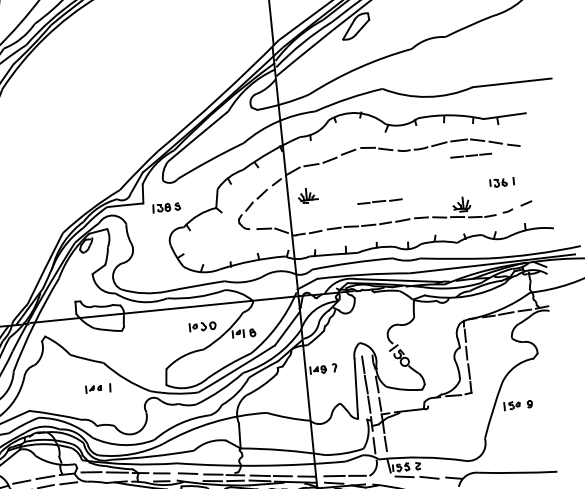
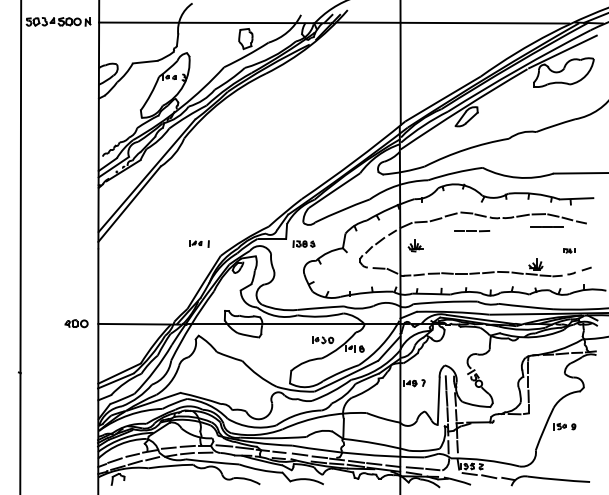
part: (502, 182) -> (569, 250), size x0.6
line: (380, 202) -> (472, 231), moved
part: (98, 388) -> (199, 243), moved

